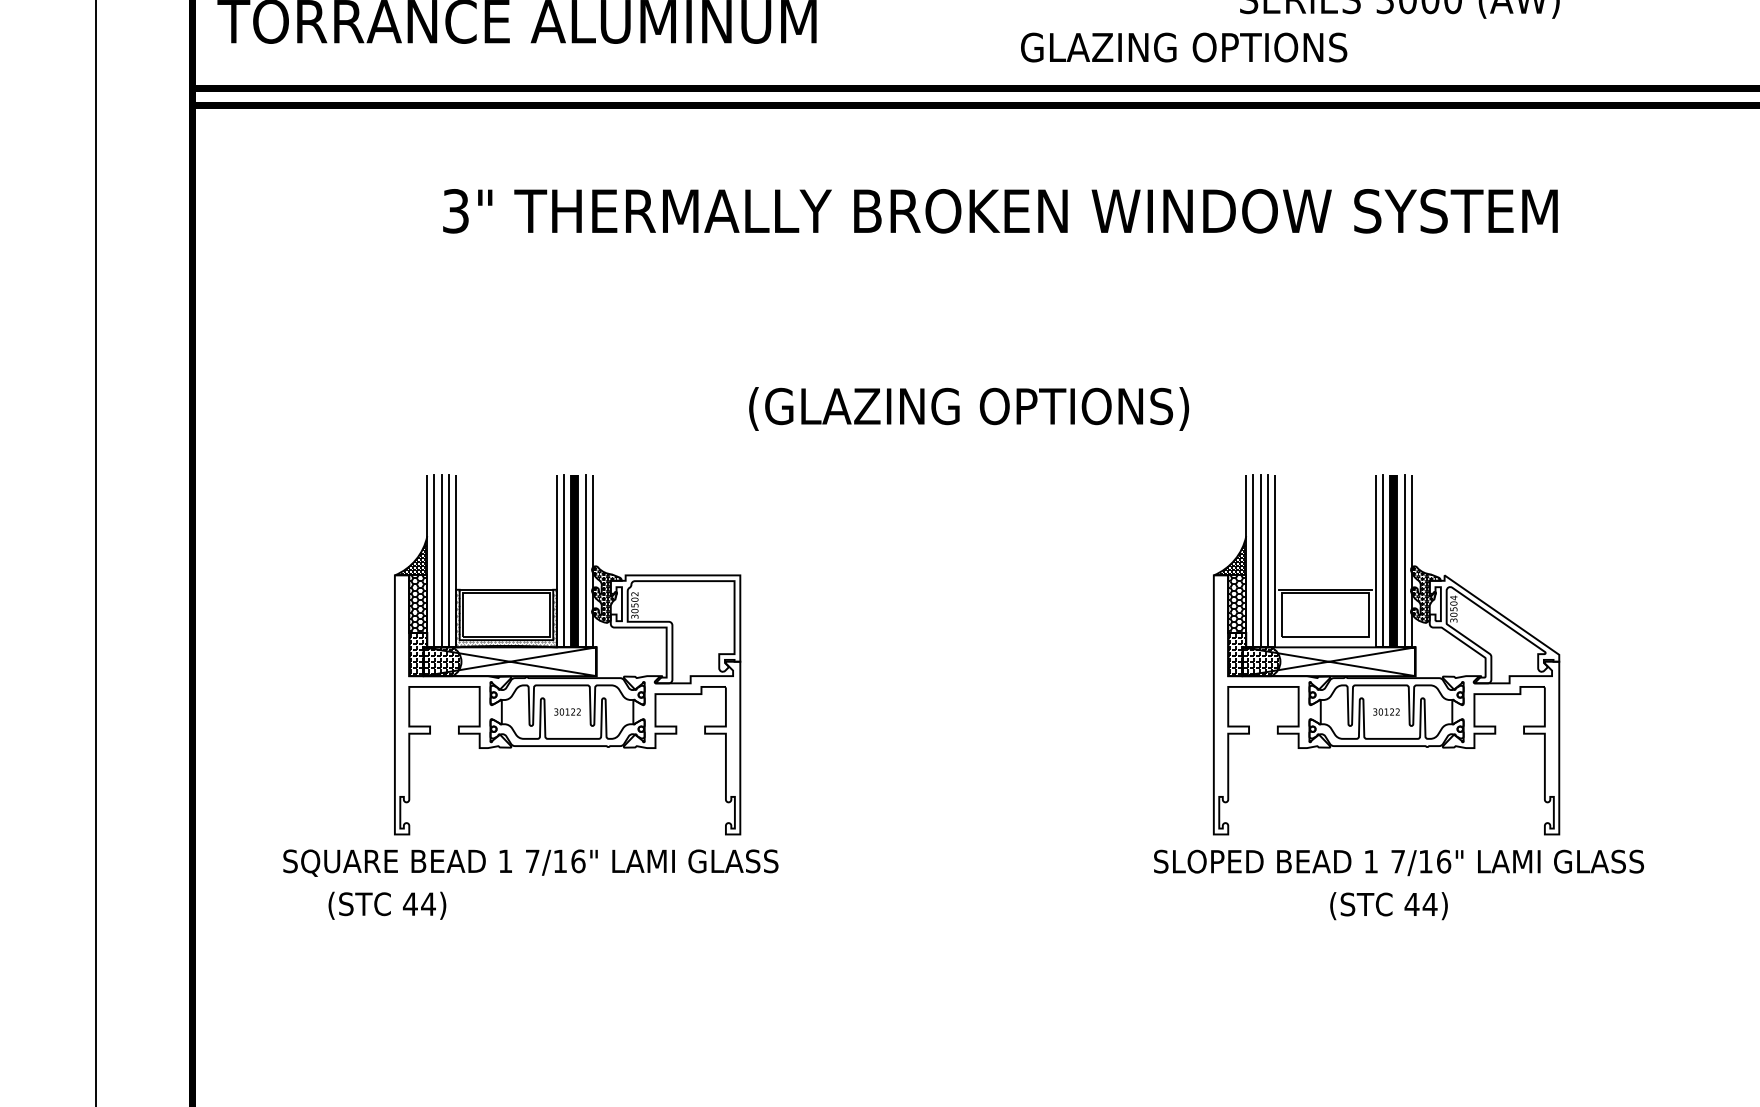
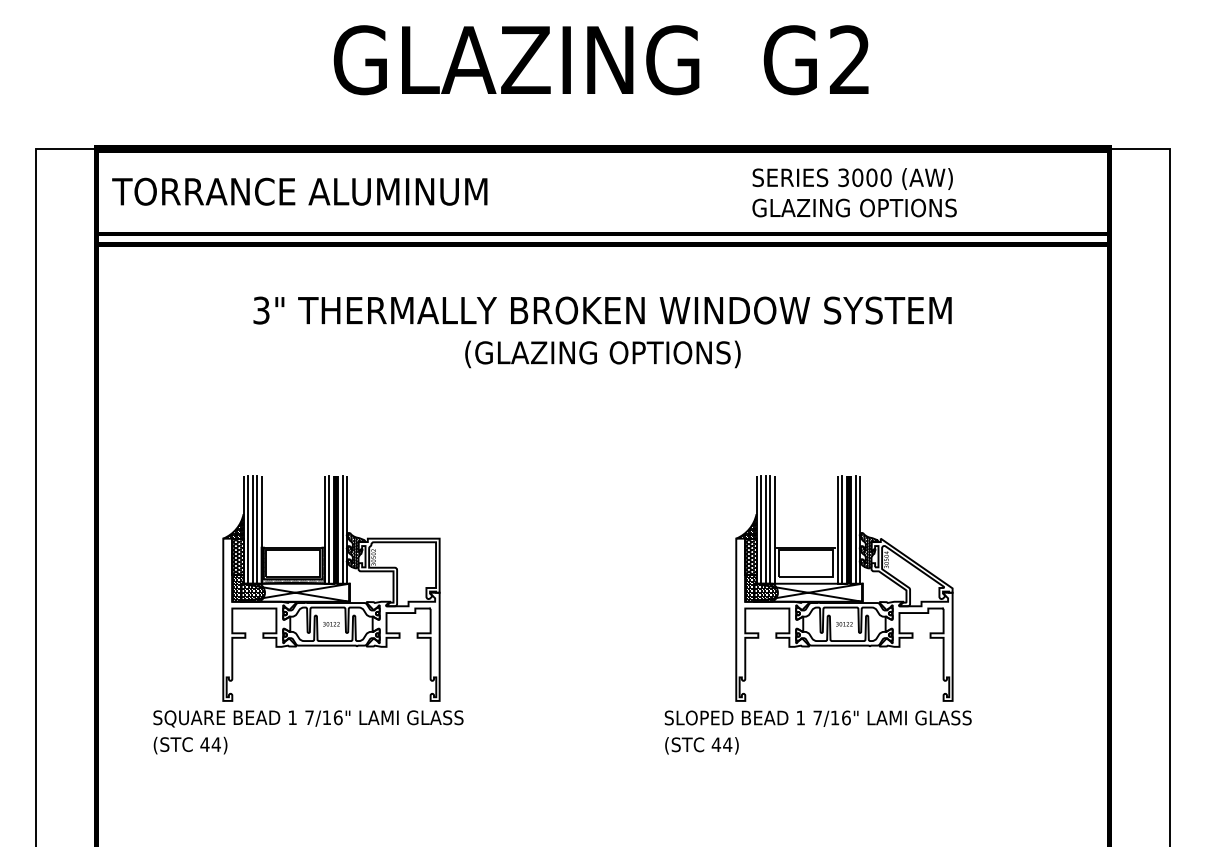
text: (1183, 46) -> (854, 207), moved
text: (968, 409) -> (602, 354), moved
text: (1397, 862) -> (817, 718), moved
text: (387, 905) -> (190, 745), moved
text: (1388, 905) -> (701, 745), moved

